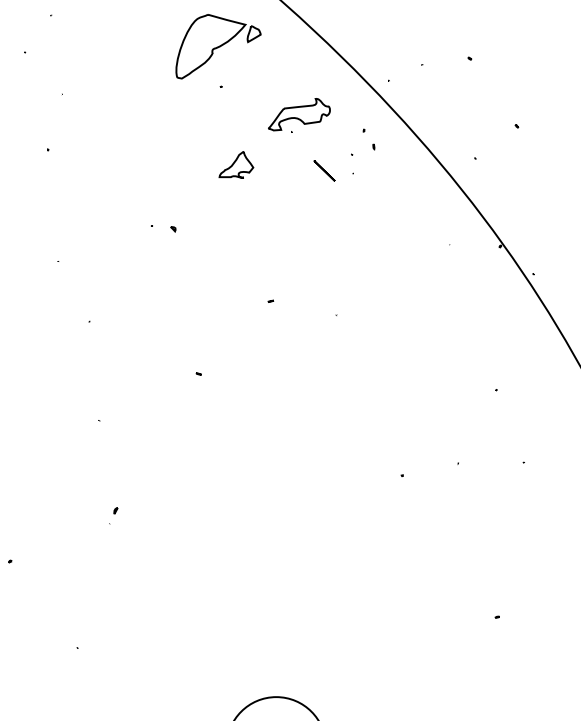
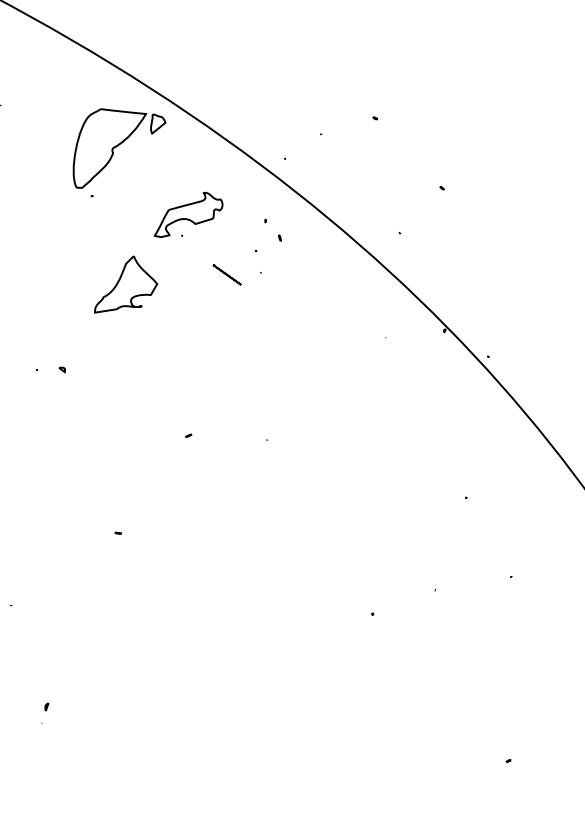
part: (218, 46) -> (118, 144), moved
part: (236, 164) -> (123, 283), size x1.67

